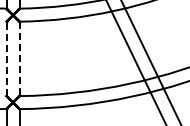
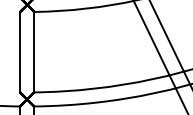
line: (6, 58) -> (20, 51), dashed -> solid
line: (19, 59) -> (34, 52), dashed -> solid

